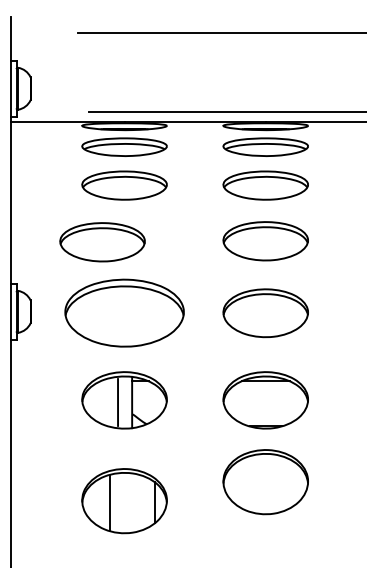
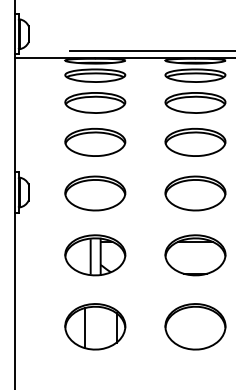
part: (102, 242) -> (95, 142), moved
part: (124, 313) -> (95, 193), size x0.71
part: (265, 482) -> (195, 327), moved

